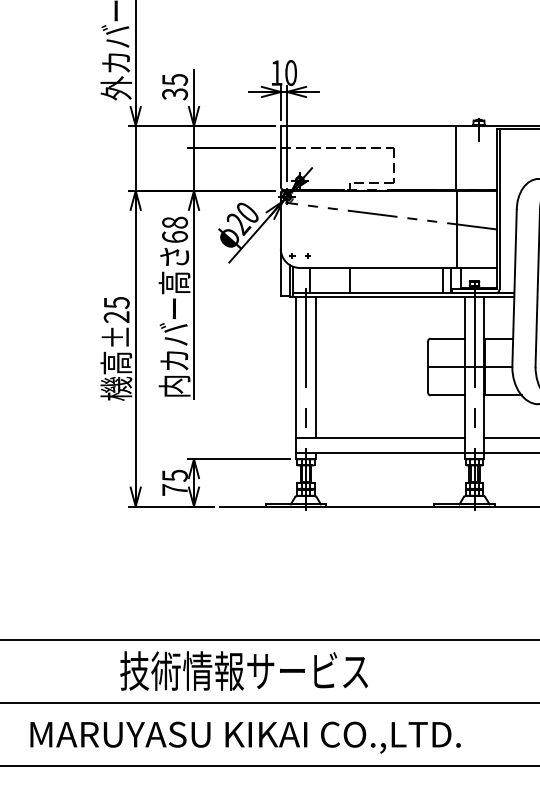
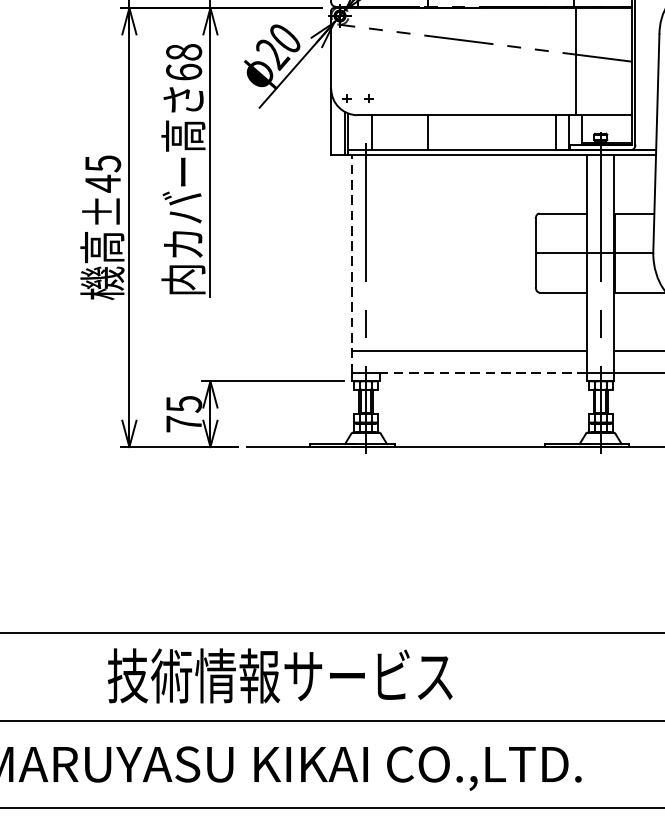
text: (116, 316) -> (102, 182), ±25 -> ±45
line: (315, 366) -> (379, 252), removed
line: (296, 374) -> (353, 263), solid -> dashed
line: (390, 453) -> (483, 373), solid -> dashed

